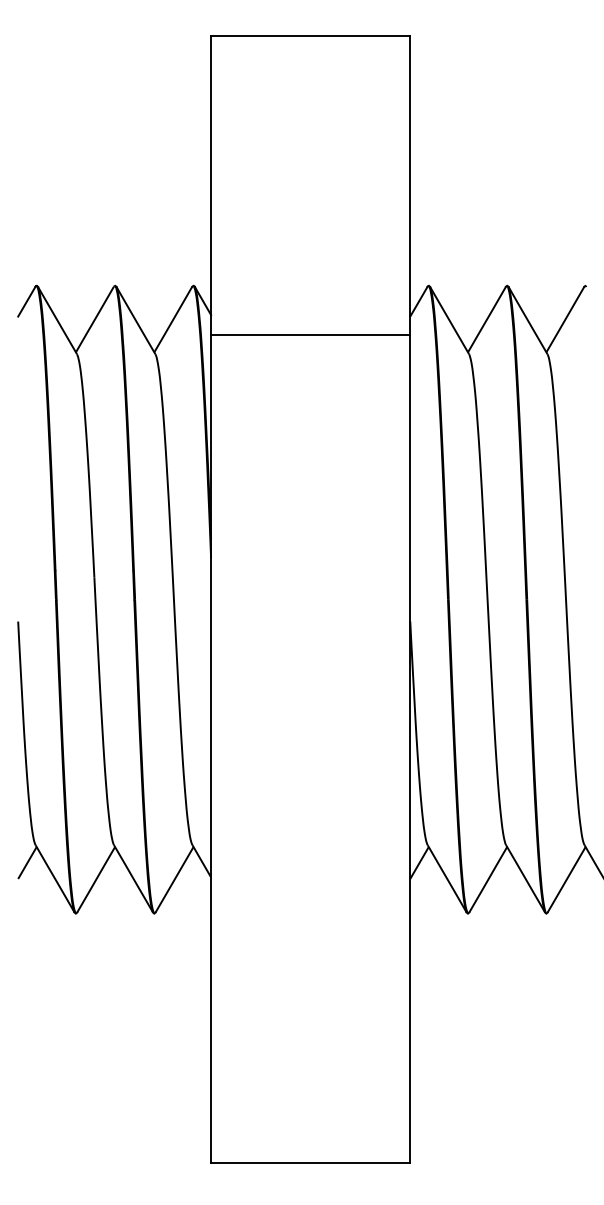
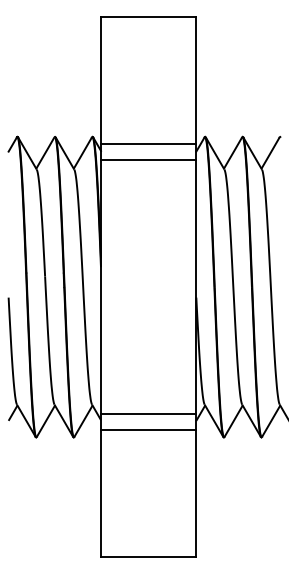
line: (310, 301) -> (148, 144), added
line: (310, 863) -> (148, 413), added
line: (310, 899) -> (148, 430), added

